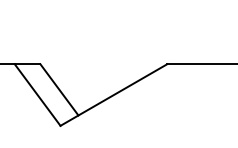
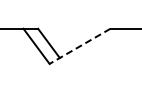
line: (112, 95) -> (79, 46), solid -> dashed

